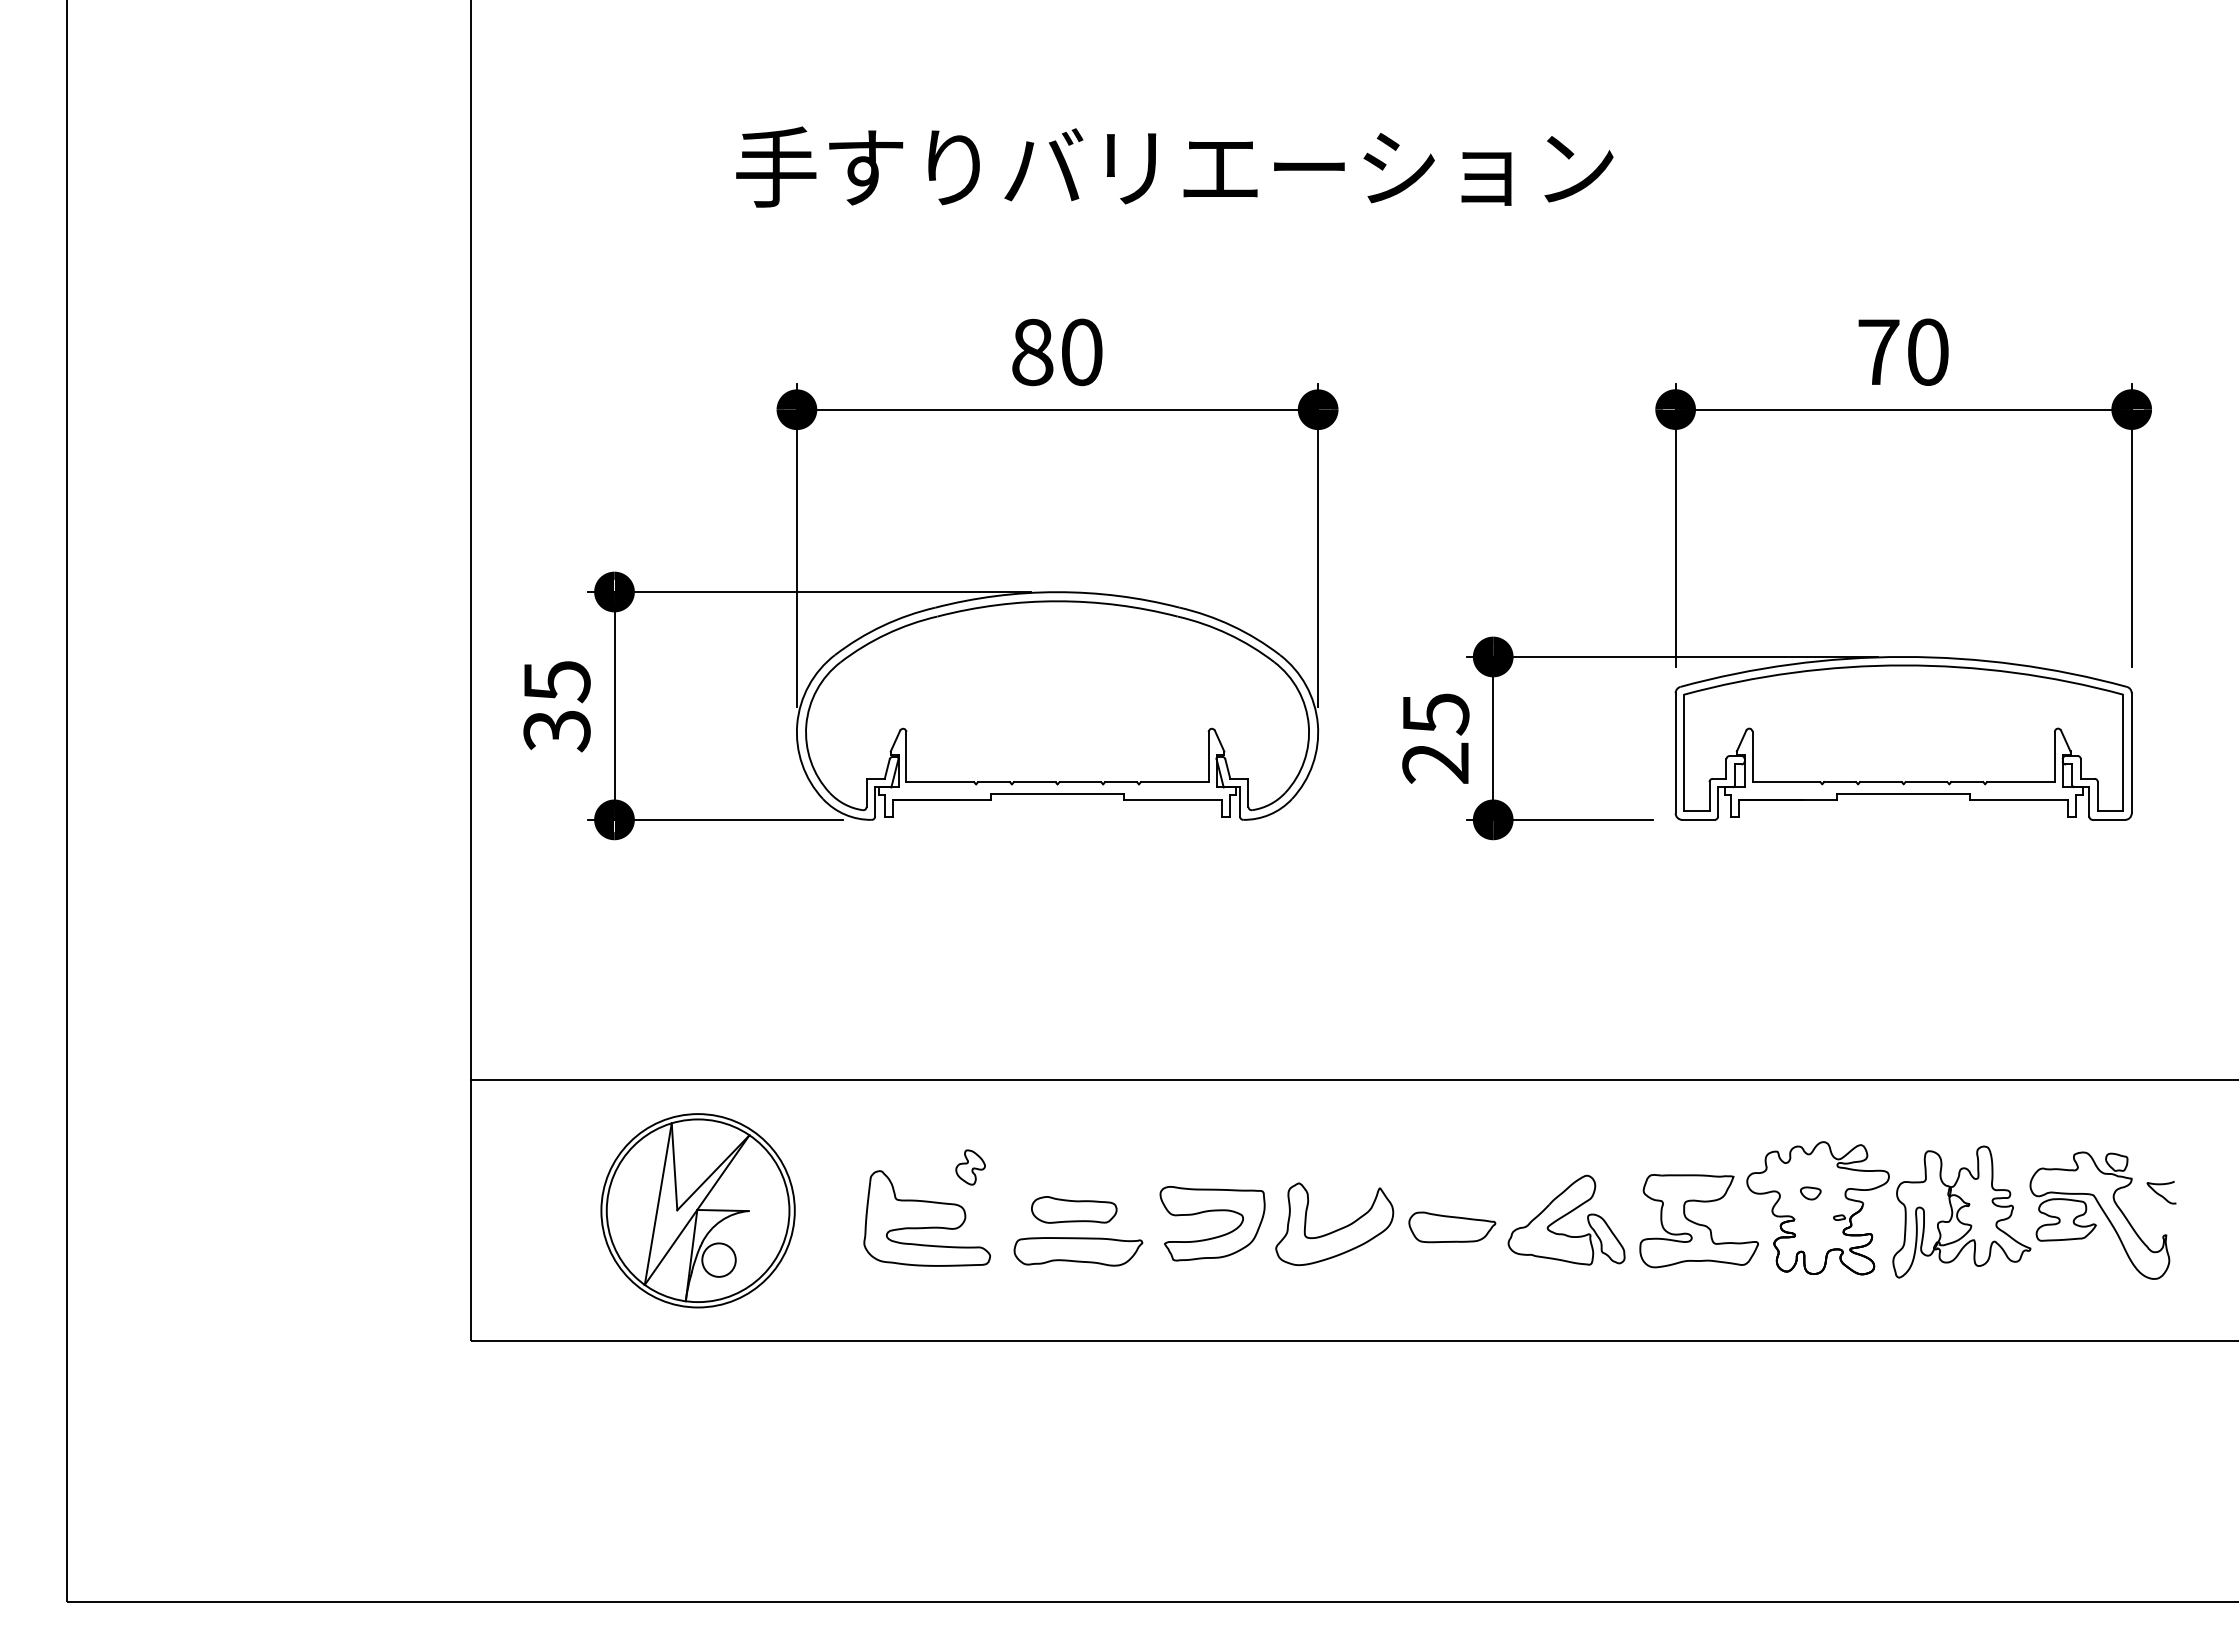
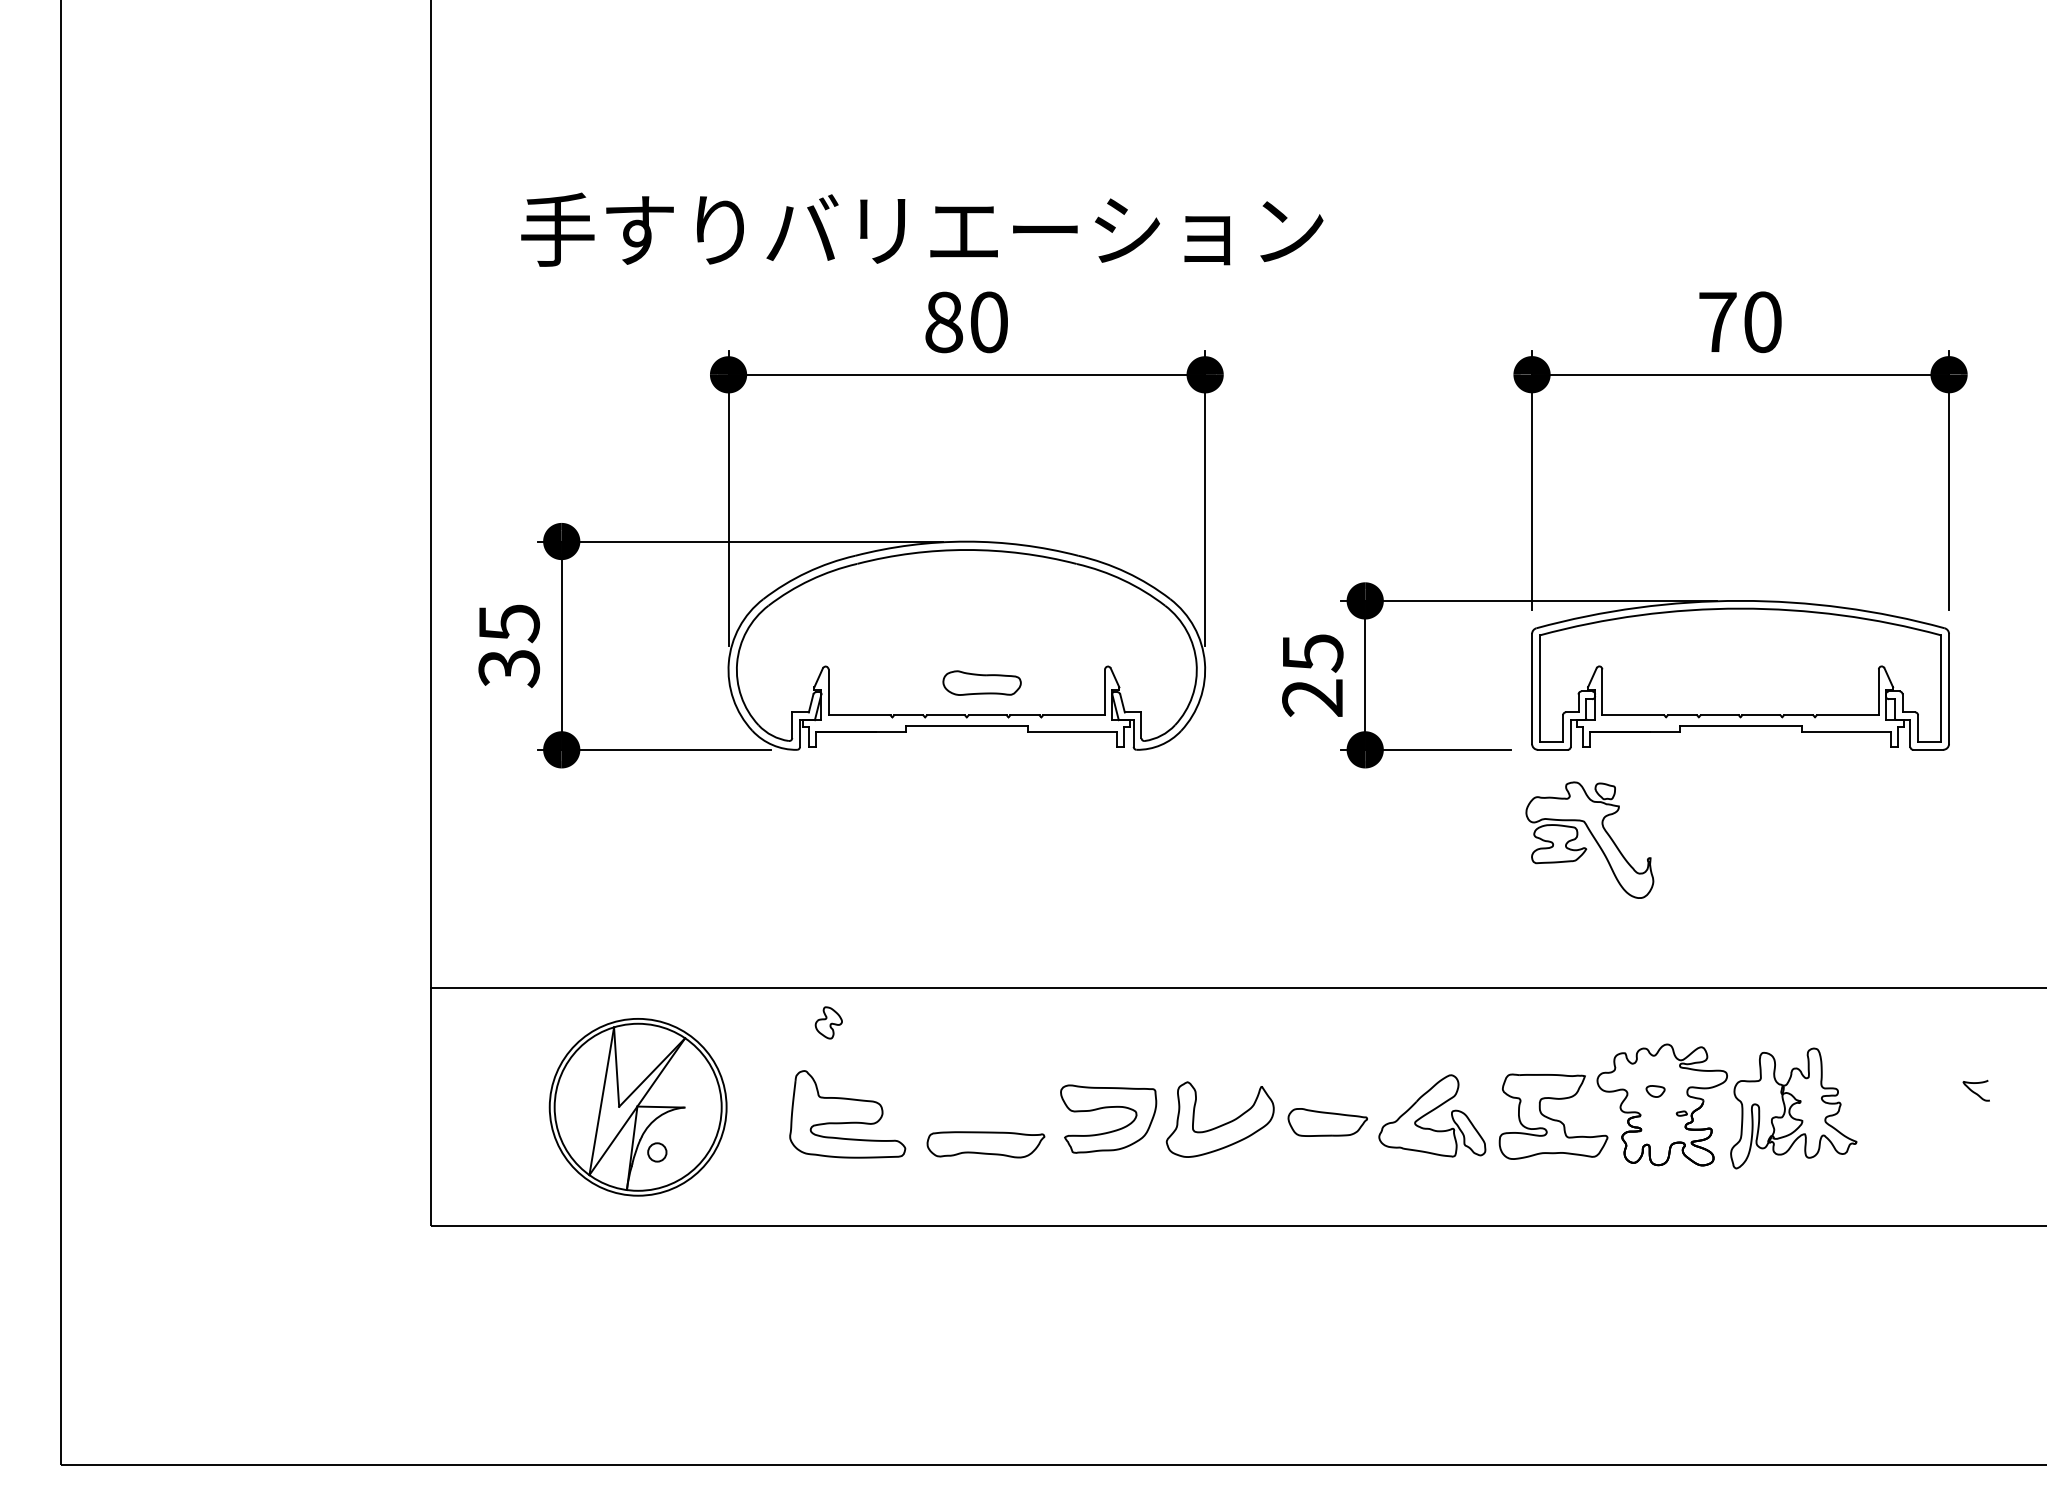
text: (1174, 166) -> (922, 229), moved
curve: (972, 1168) -> (830, 1023), moved
curve: (1074, 1202) -> (982, 676), moved
part: (2099, 1215) -> (1589, 840), moved
circle: (718, 1259) -> (656, 1151), size x0.6

